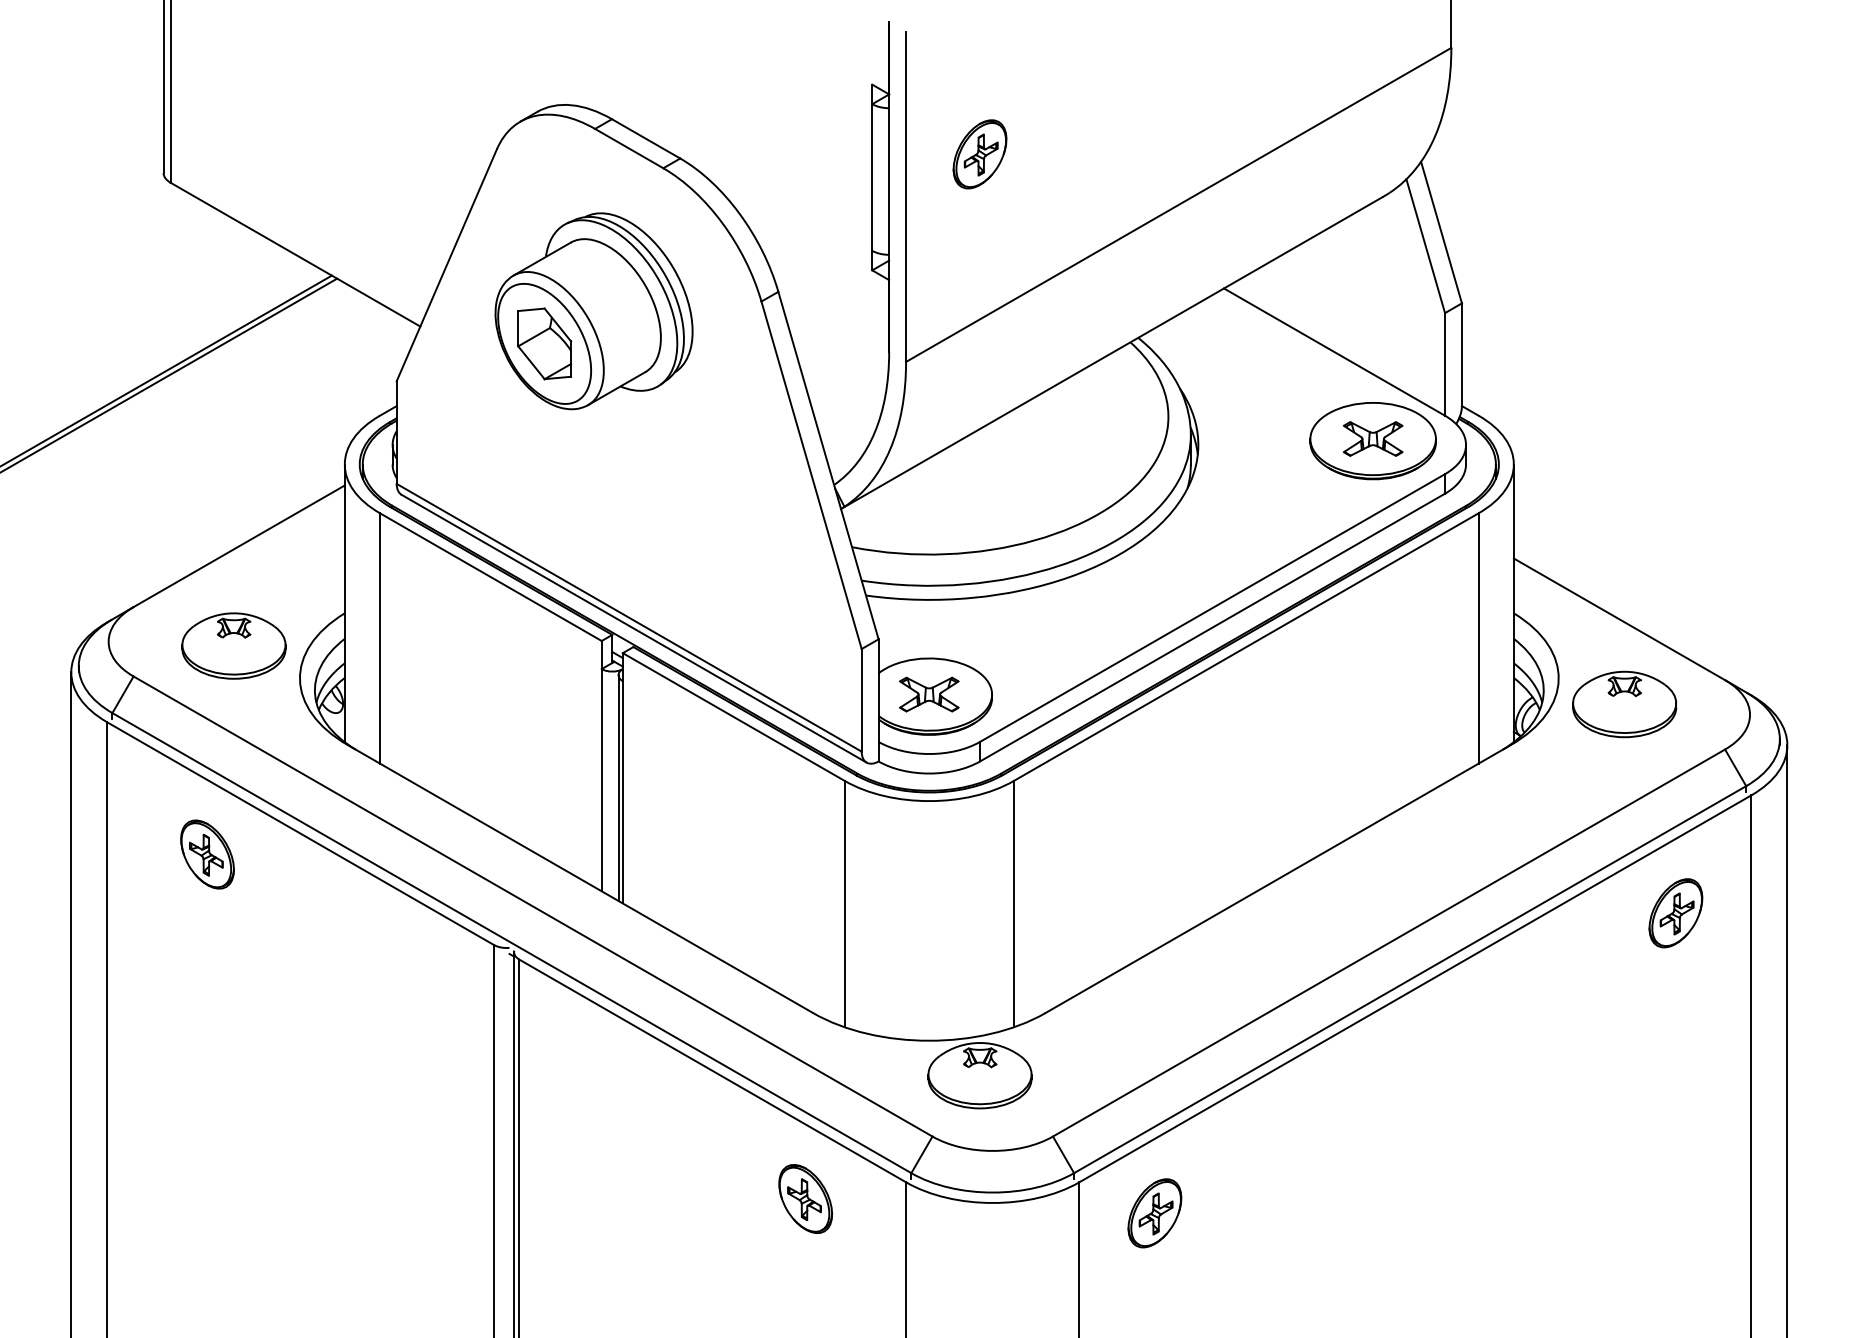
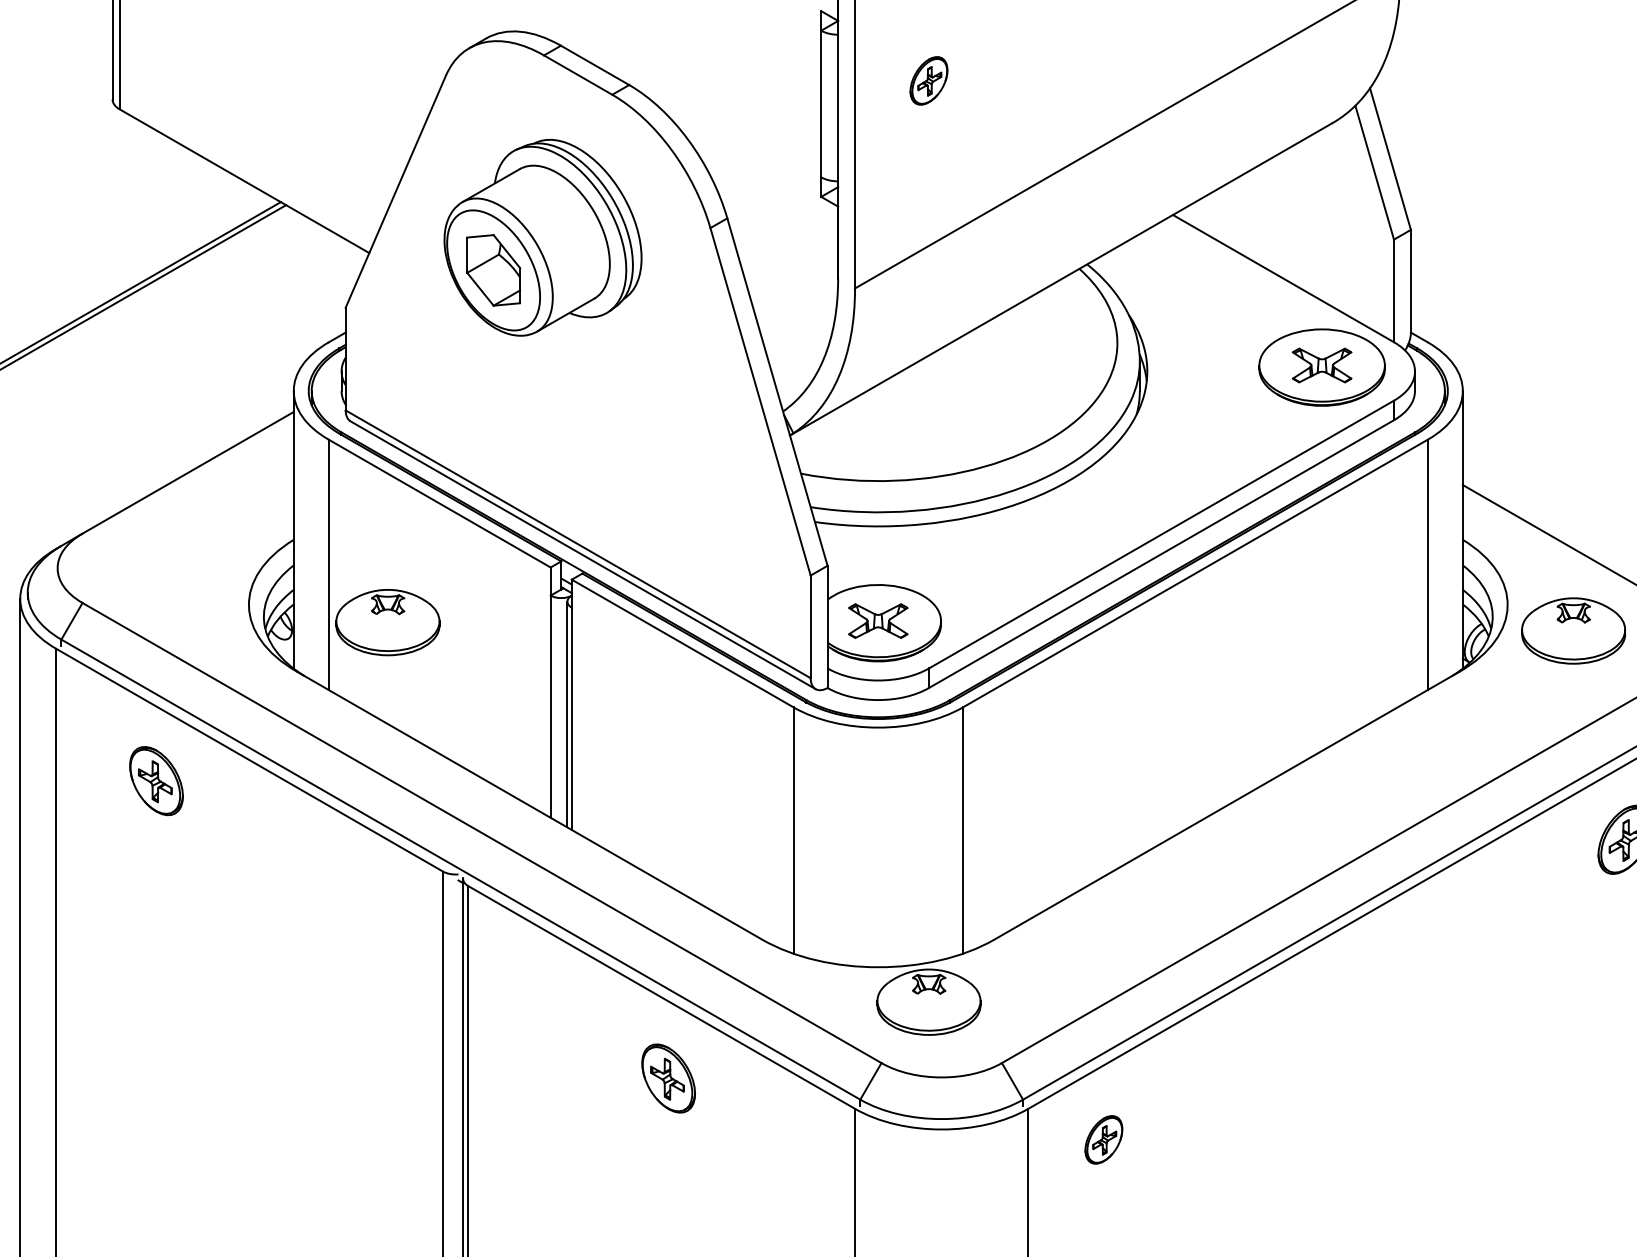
part: (979, 154) -> (928, 81), size x0.7
part: (233, 645) -> (387, 622), moved
part: (805, 1198) -> (668, 1078), moved
part: (1154, 1213) -> (1103, 1140), size x0.7

